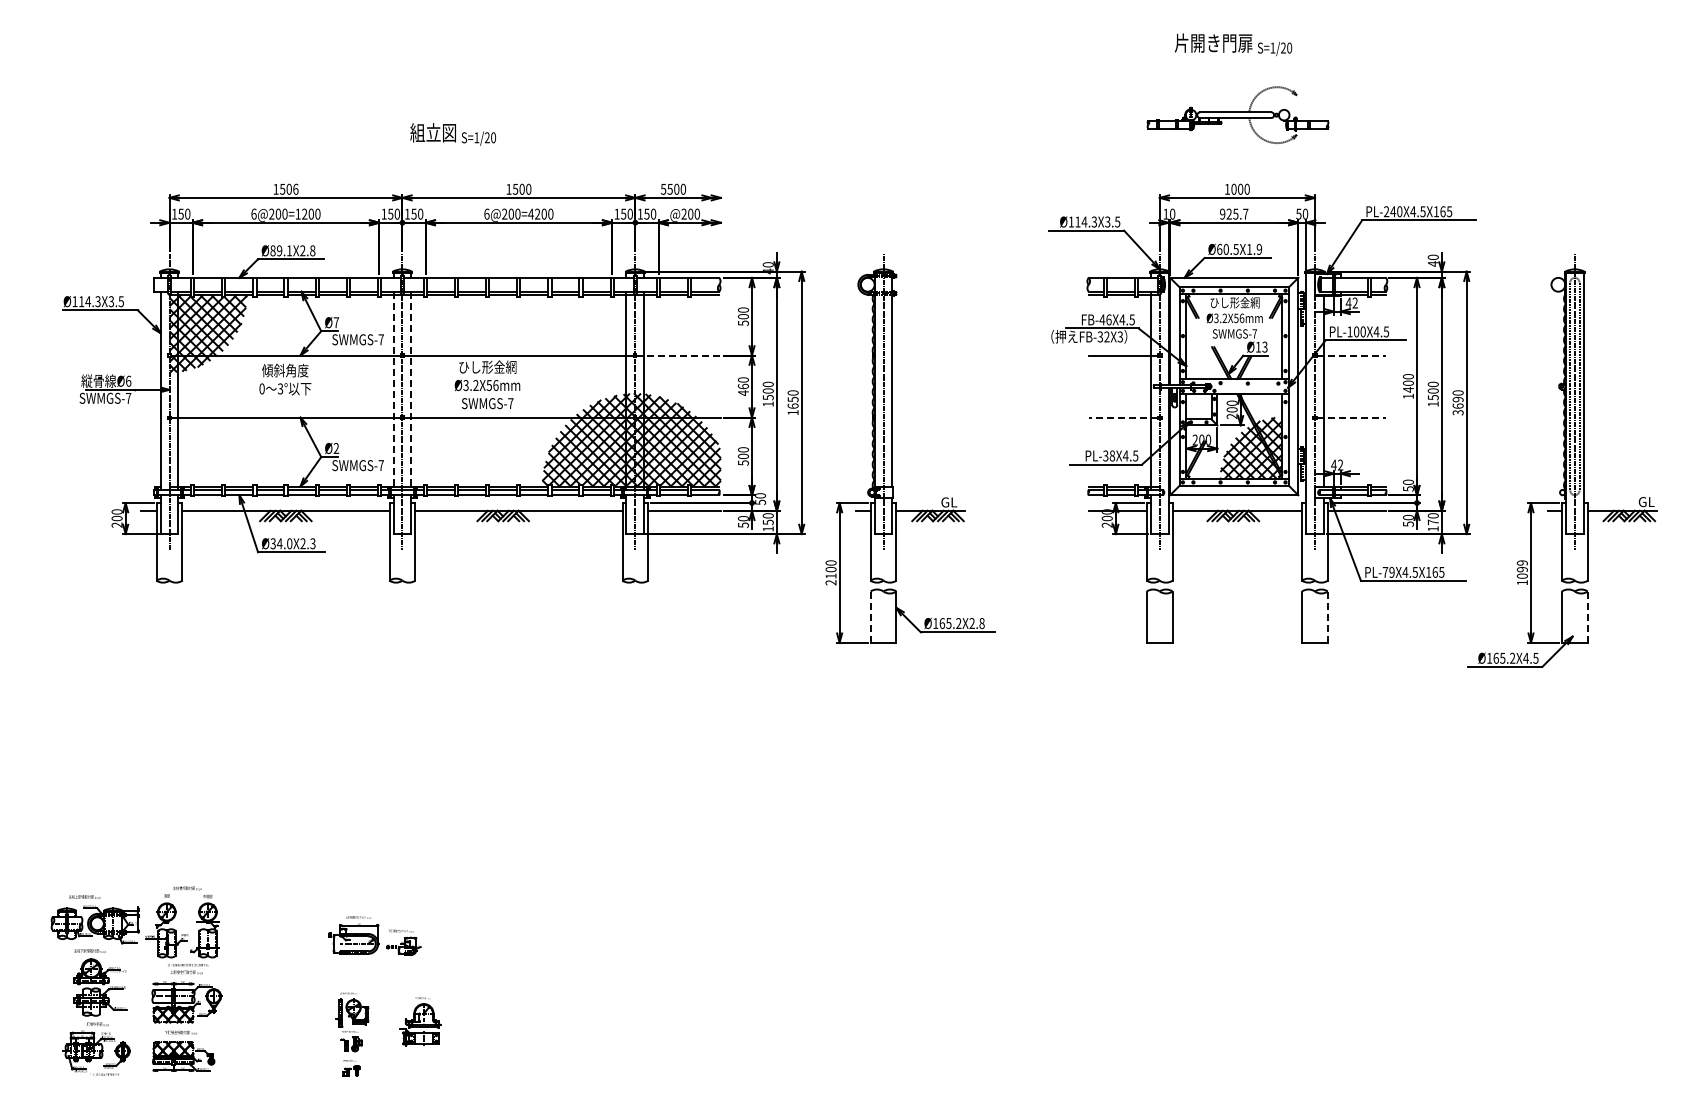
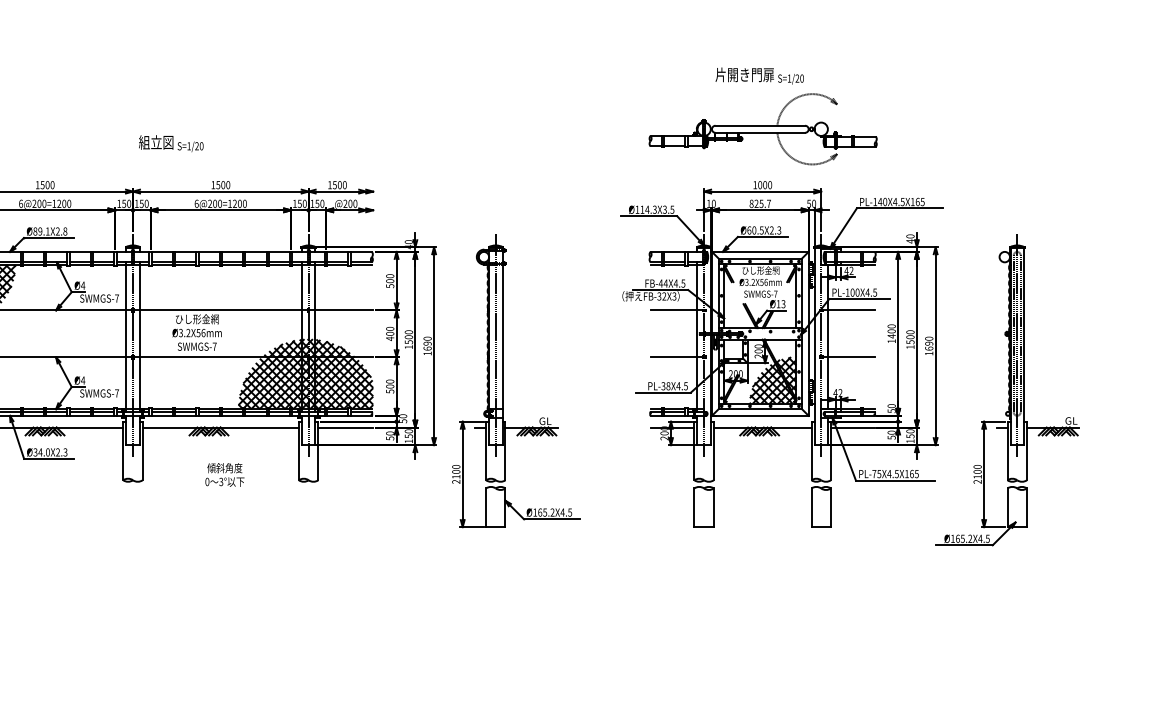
part: (1237, 114) -> (762, 128), size x1.67
text: (295, 188) -> (52, 184), 1506 -> 1500
text: (663, 189) -> (329, 185), 5500 -> 1500
text: (1386, 211) -> (875, 201), PL-240X4.5X165 -> PL-140X4.5X165
text: (530, 213) -> (229, 203), 6@200=4200 -> 6@200=1200
text: (1222, 213) -> (751, 203), 925.7 -> 825.7
text: (1253, 248) -> (774, 229), Ø60.5X1.9 -> Ø60.5X2.3
text: (1108, 319) -> (665, 283), FB-46X4.5 -> FB-44X4.5
text: (336, 322) -> (83, 285), Ø7 -> Ø4
line: (679, 355) -> (341, 310), dashed -> solid
line: (1351, 355) -> (848, 310), dashed -> solid
text: (285, 379) -> (225, 474), moved
text: (743, 386) -> (390, 333), 460 -> 400
line: (393, 391) -> (126, 337), dashed -> solid
line: (411, 391) -> (139, 337), dashed -> solid
text: (792, 399) -> (427, 343), 1650 -> 1690
text: (1457, 412) -> (928, 353), 3690 -> 1690
line: (1123, 417) -> (676, 357), dashed -> solid
line: (1351, 417) -> (848, 357), dashed -> solid
text: (336, 448) -> (83, 380), Ø2 -> Ø4
text: (1433, 522) -> (910, 436), 170 -> 150
text: (1391, 571) -> (878, 473), PL-79X4.5X165 -> PL-75X4.5X165
text: (1521, 572) -> (976, 474), 1099 -> 2100
line: (870, 617) -> (485, 508), dashed -> solid
line: (1327, 617) -> (830, 508), dashed -> solid
line: (1587, 617) -> (1026, 508), dashed -> solid
text: (976, 623) -> (565, 512), Ø165.2X2.8 -> Ø165.2X4.5

